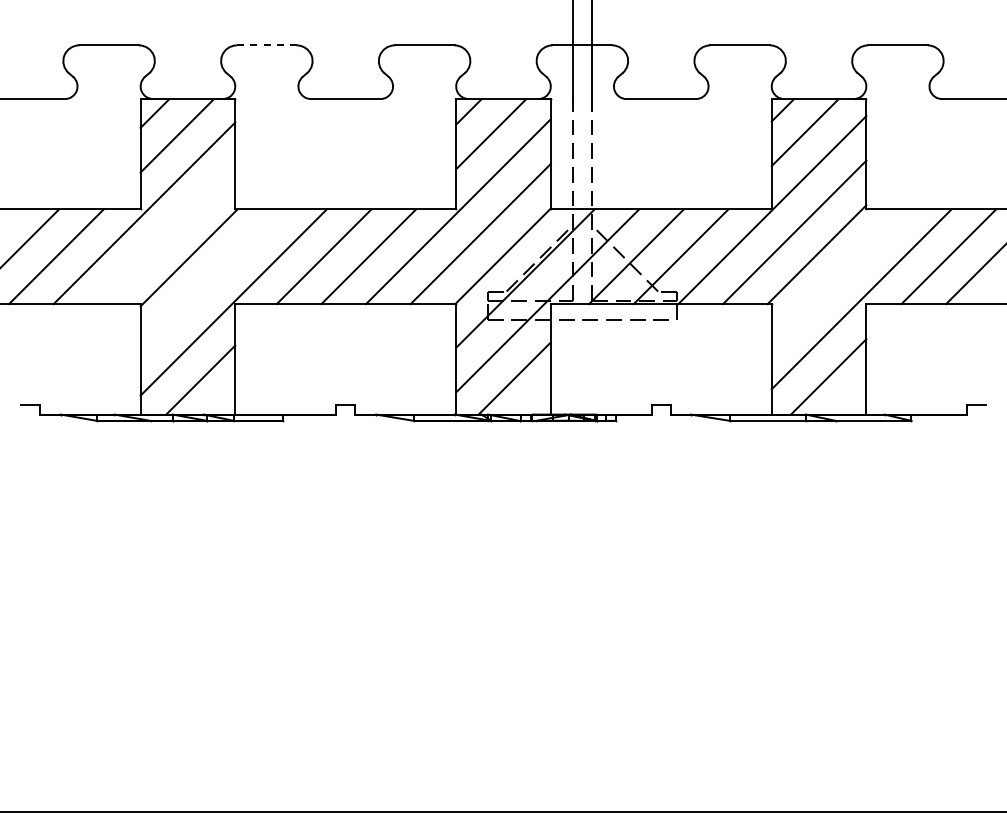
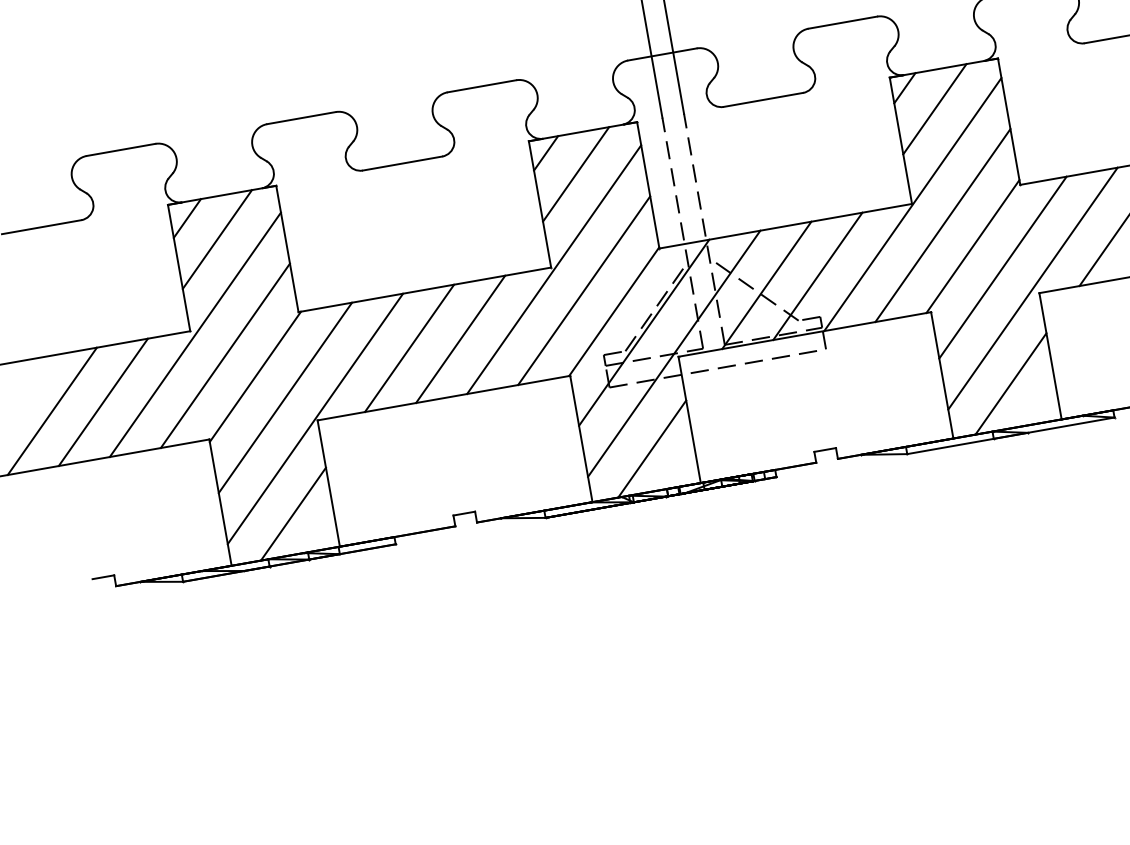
line: (266, 45) -> (301, 118), dashed -> solid
line: (166, 235) -> (225, 355), added
line: (838, 276) -> (1001, 267), added
line: (211, 279) -> (285, 397), added

